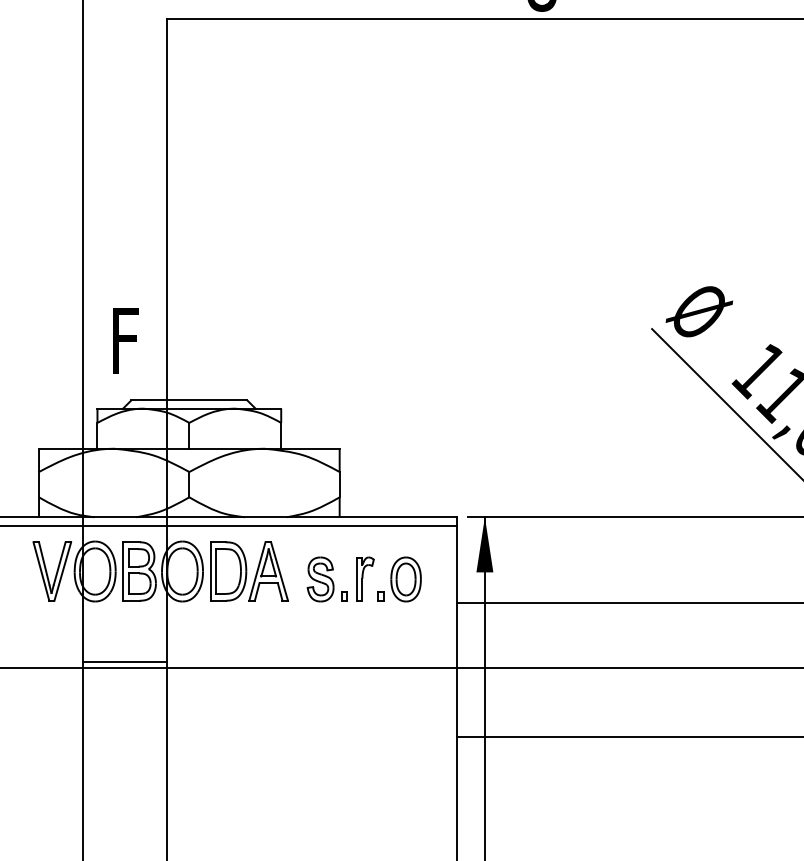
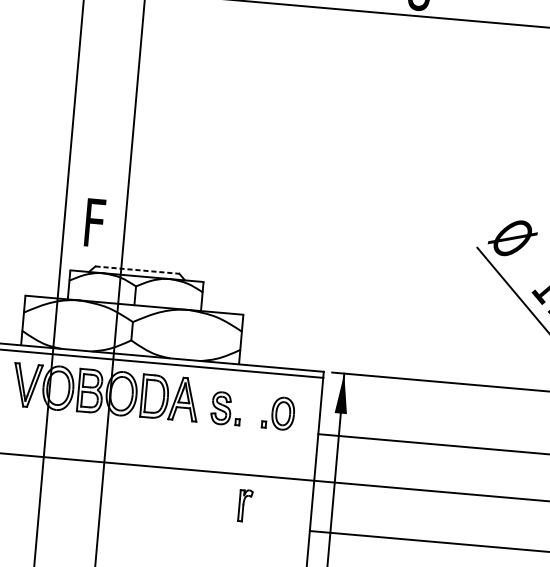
line: (189, 400) -> (137, 270), solid -> dashed
part: (365, 578) -> (245, 505), moved
line: (124, 662) -> (73, 456), removed

